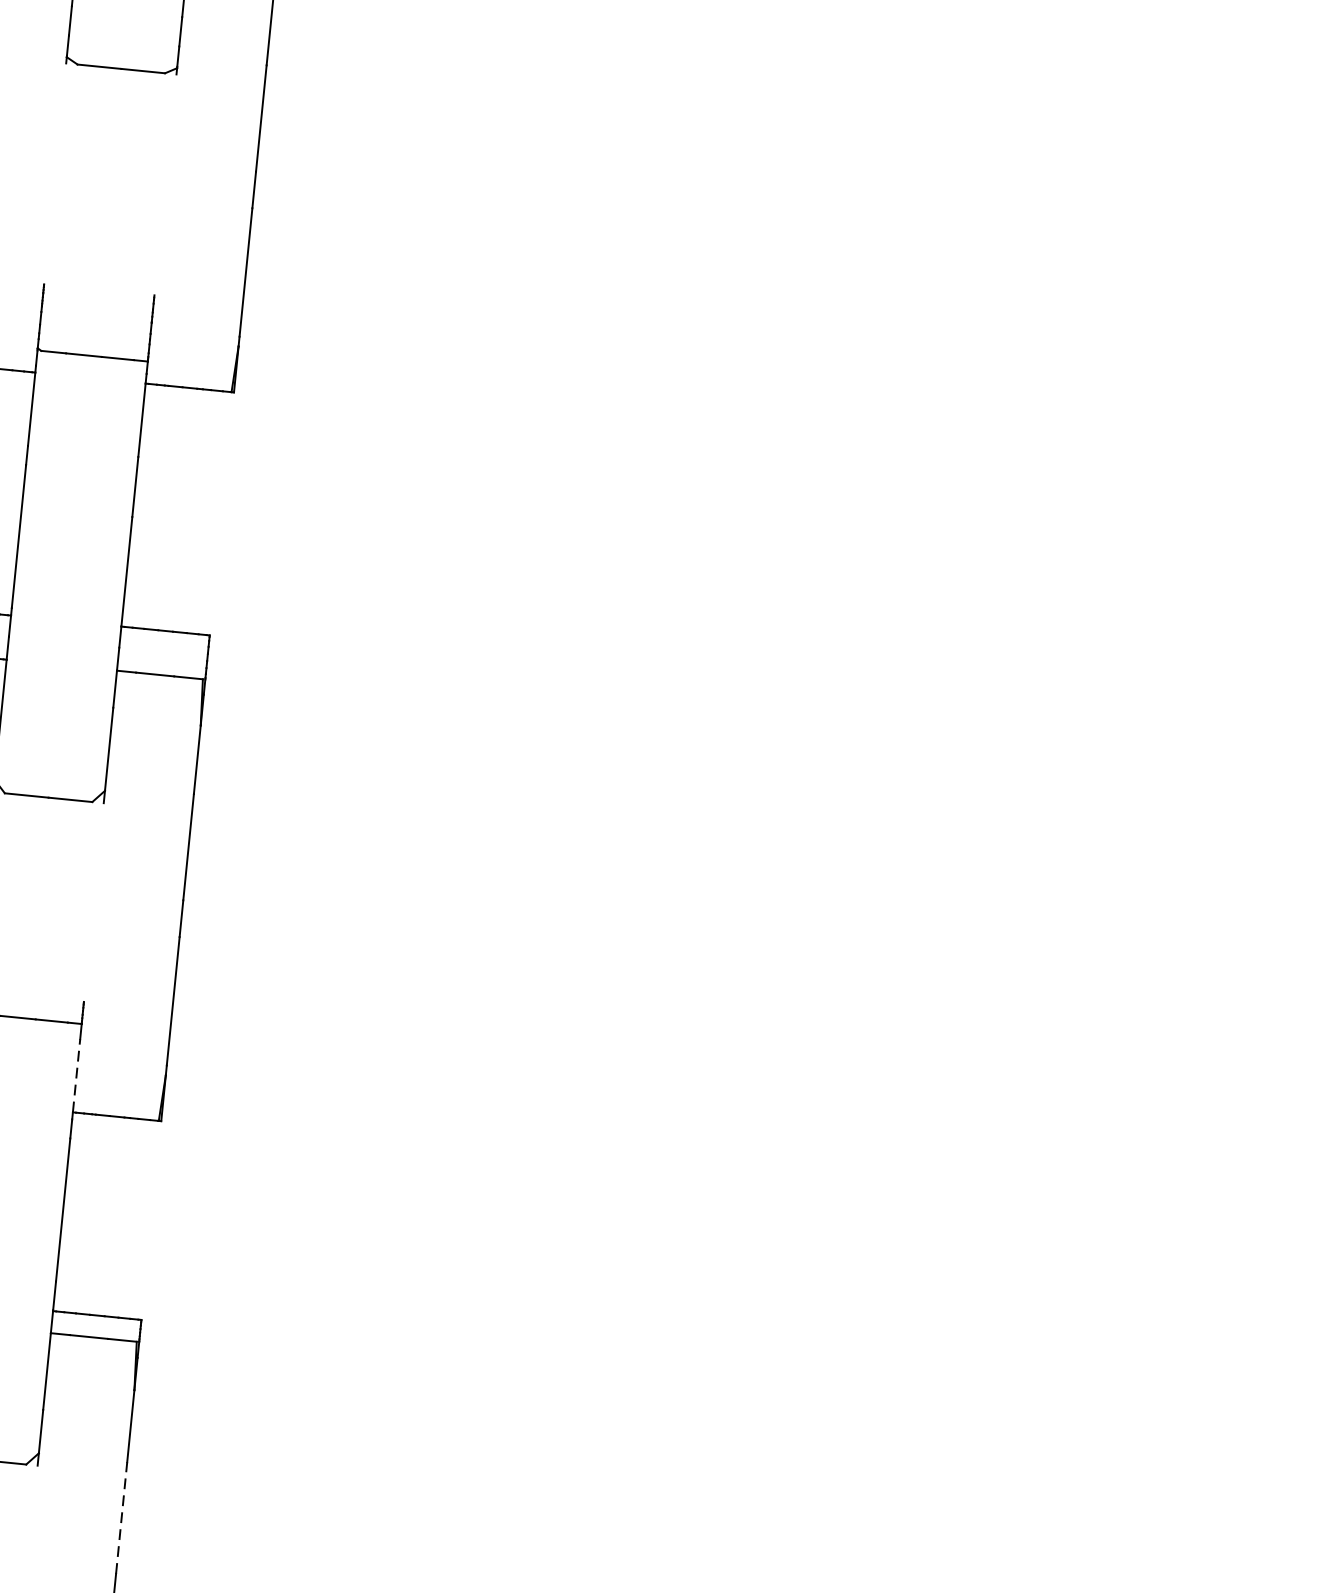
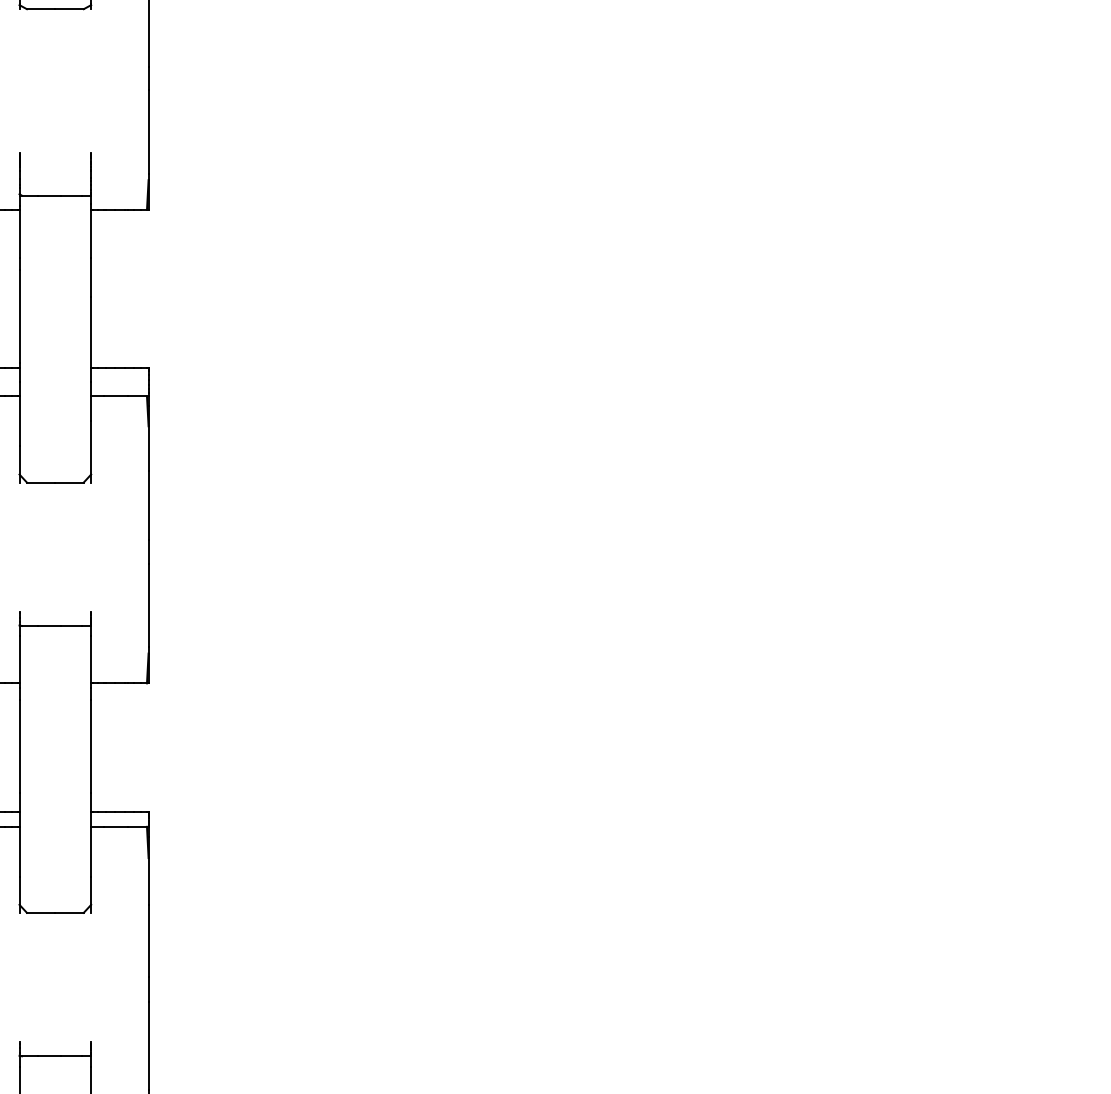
line: (77, 1075) -> (91, 659), dashed -> solid
line: (121, 1517) -> (148, 940), dashed -> solid

